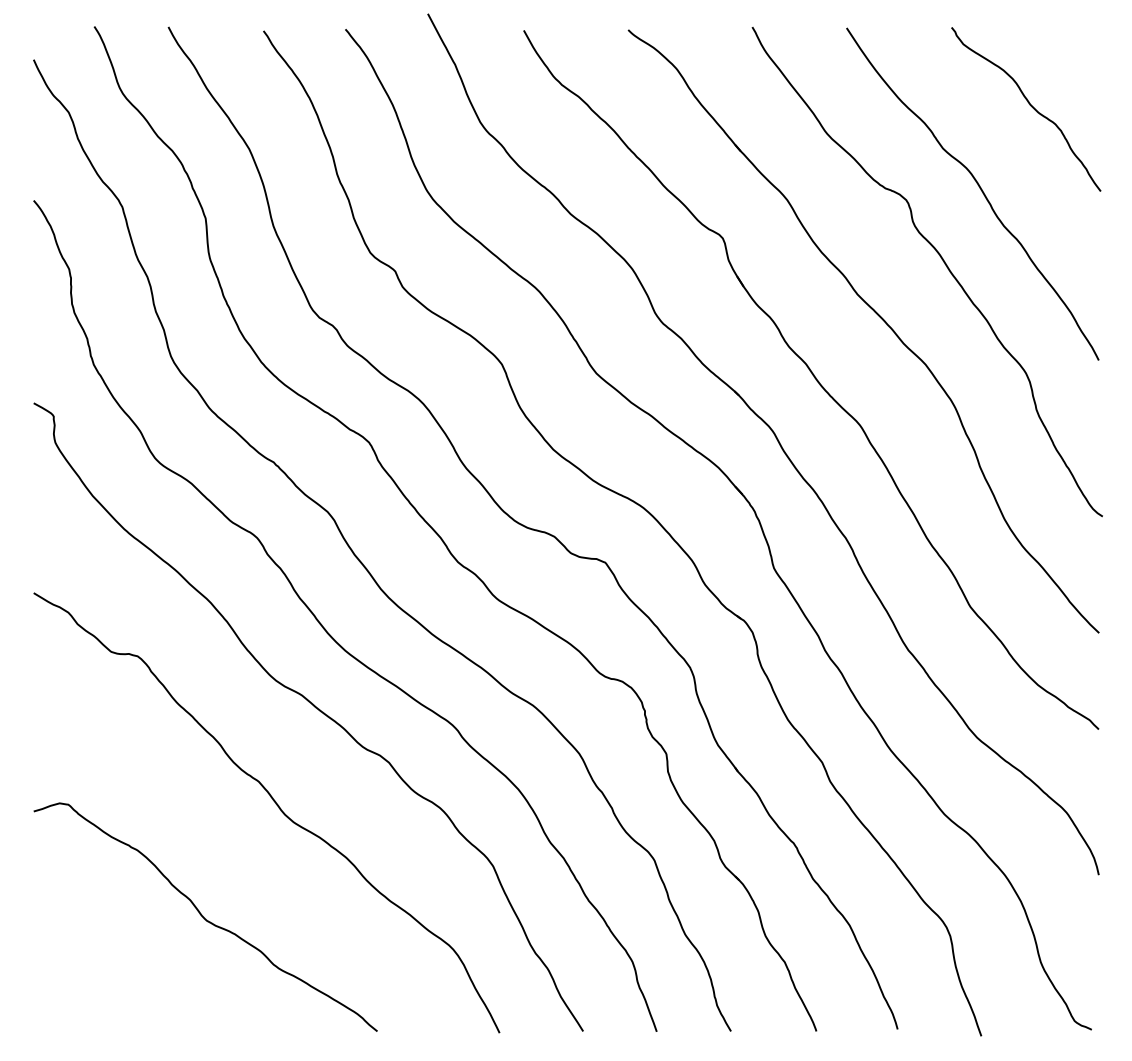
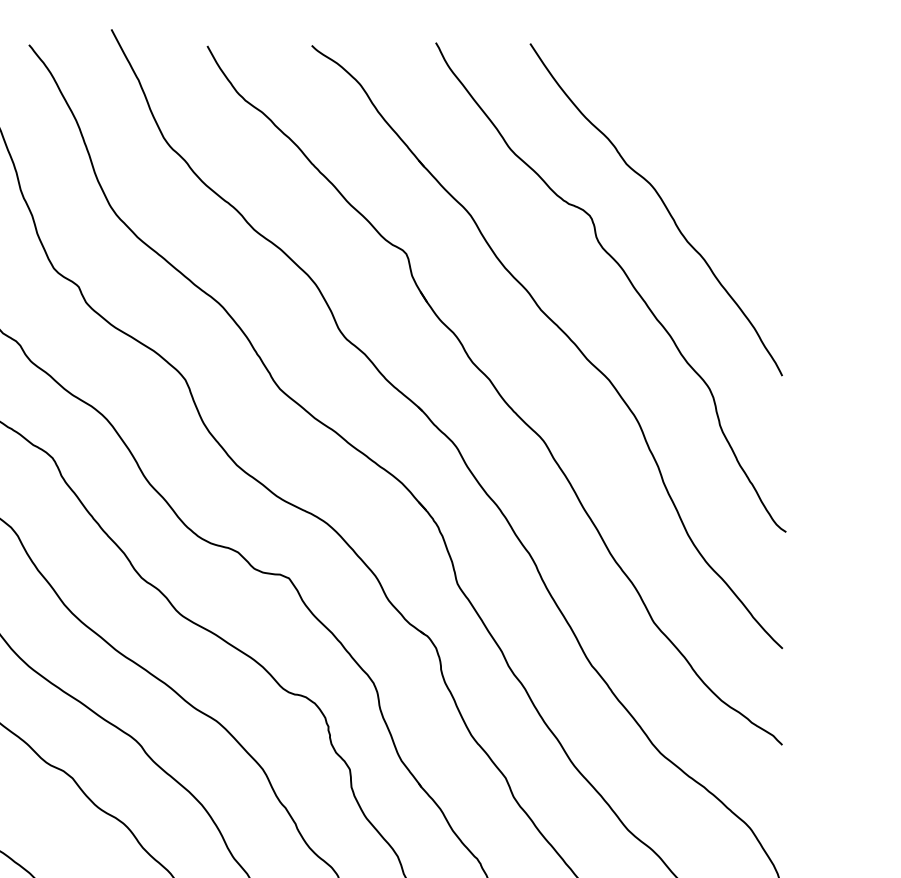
curve: (1029, 105) -> (713, 121), removed

